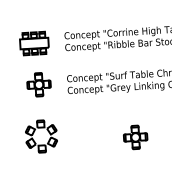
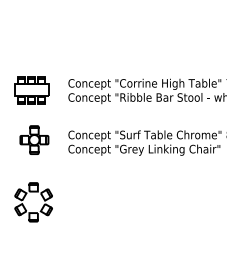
part: (135, 136) -> (146, 209), removed

